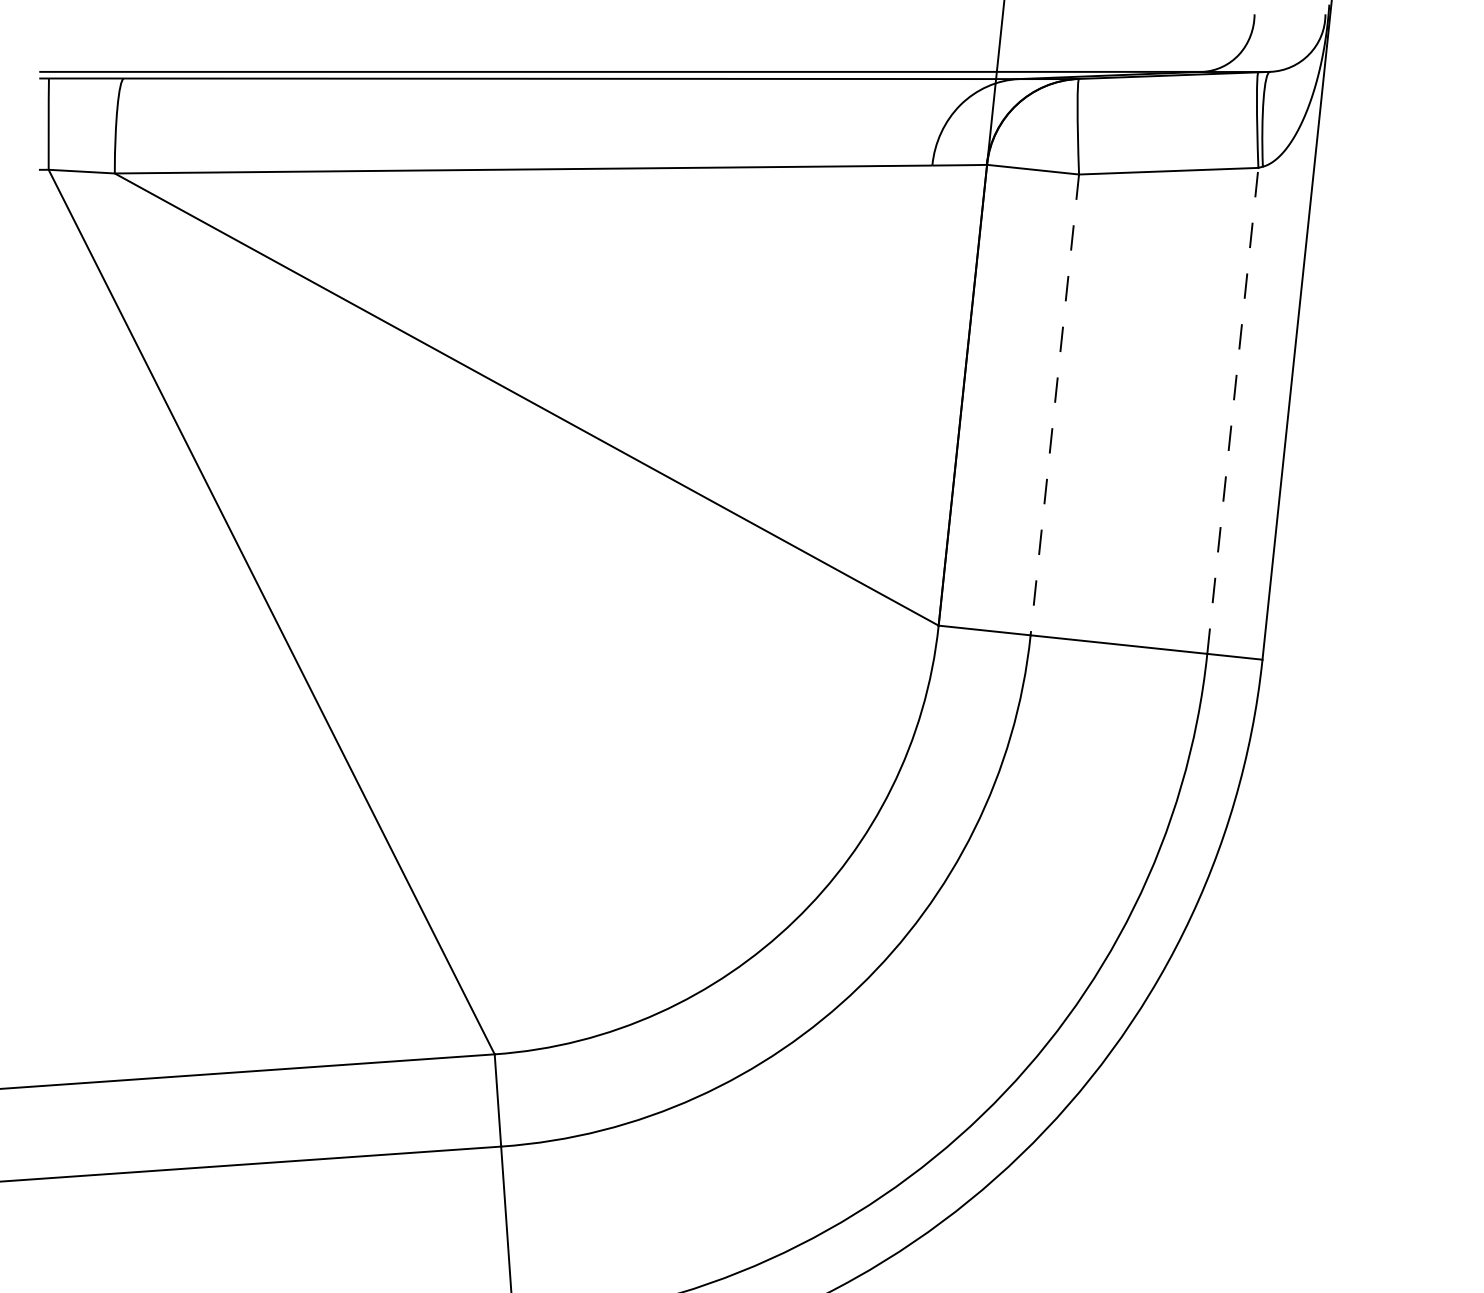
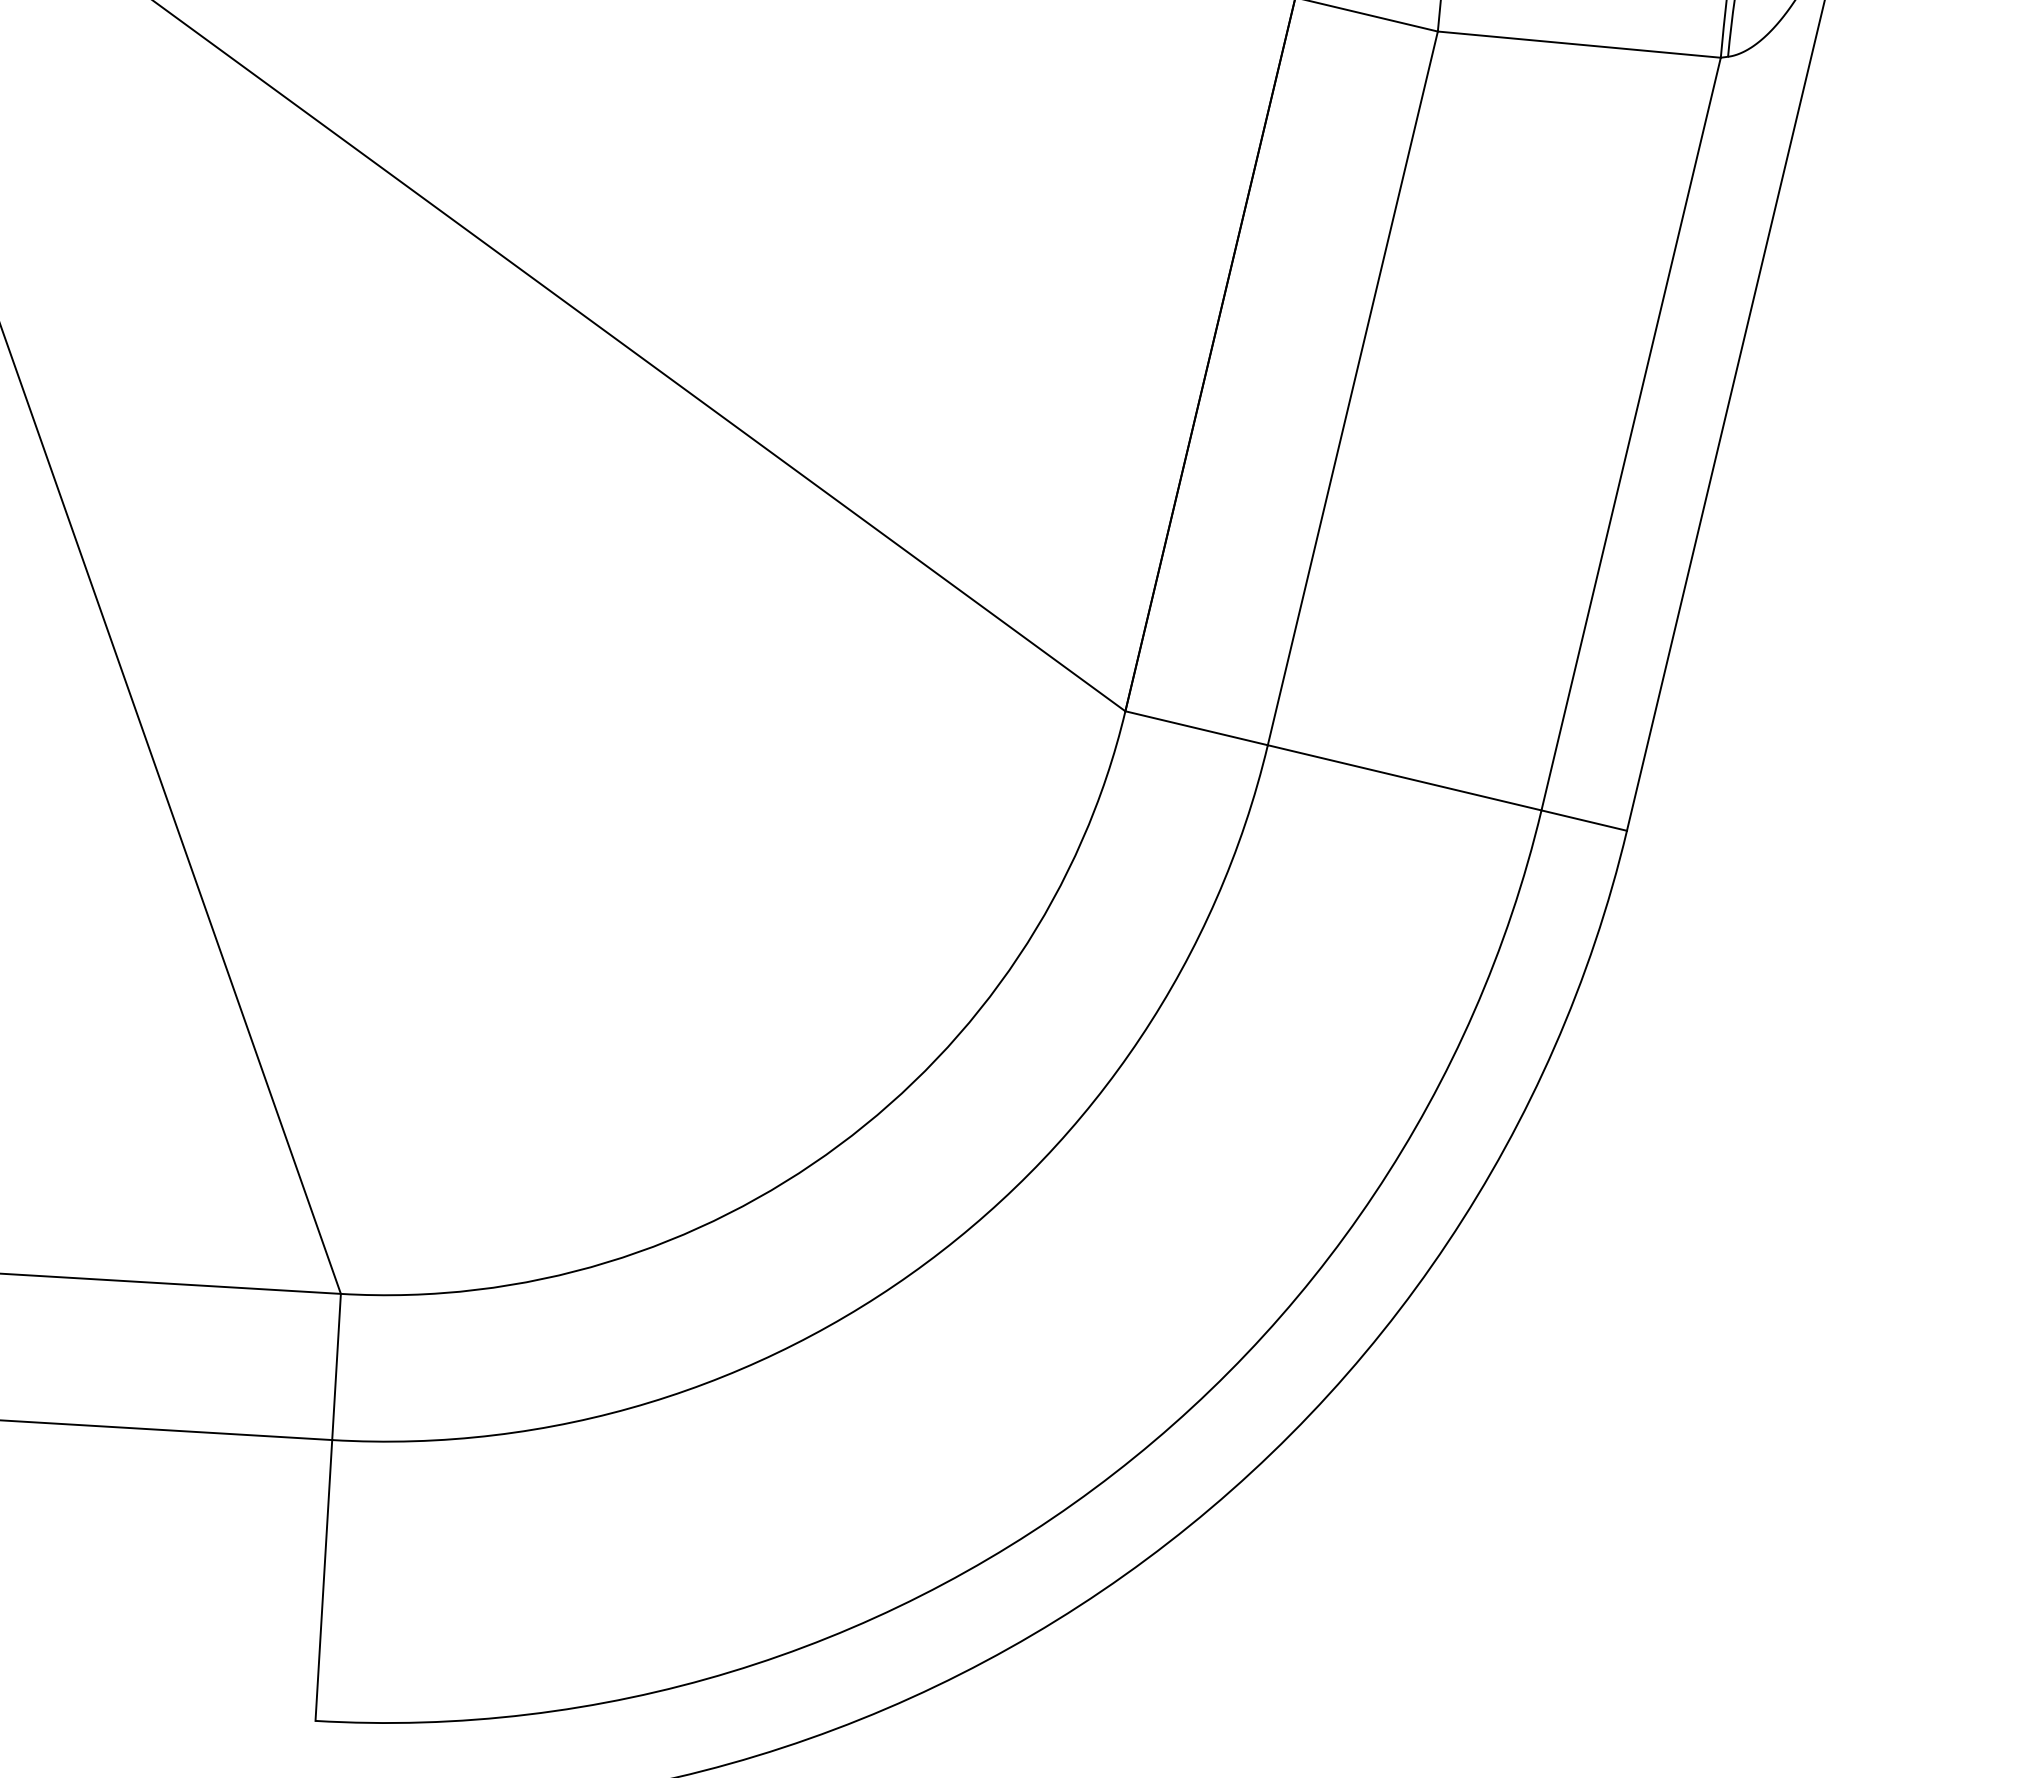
line: (1054, 404) -> (1352, 387), dashed -> solid
line: (1232, 410) -> (1630, 433), dashed -> solid

